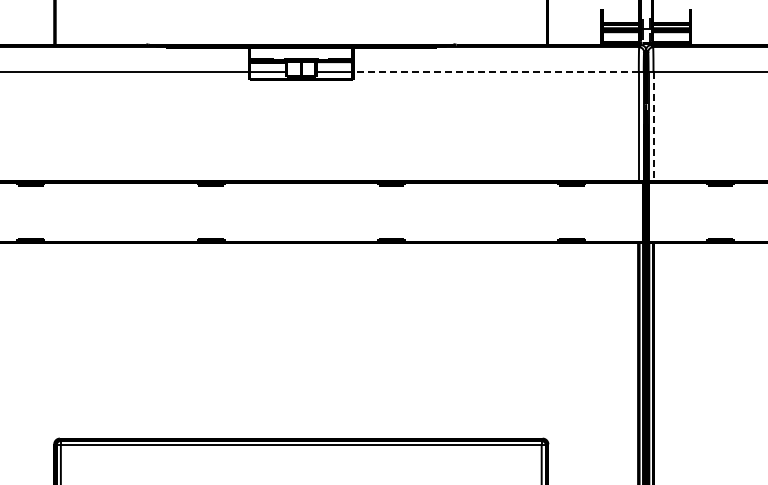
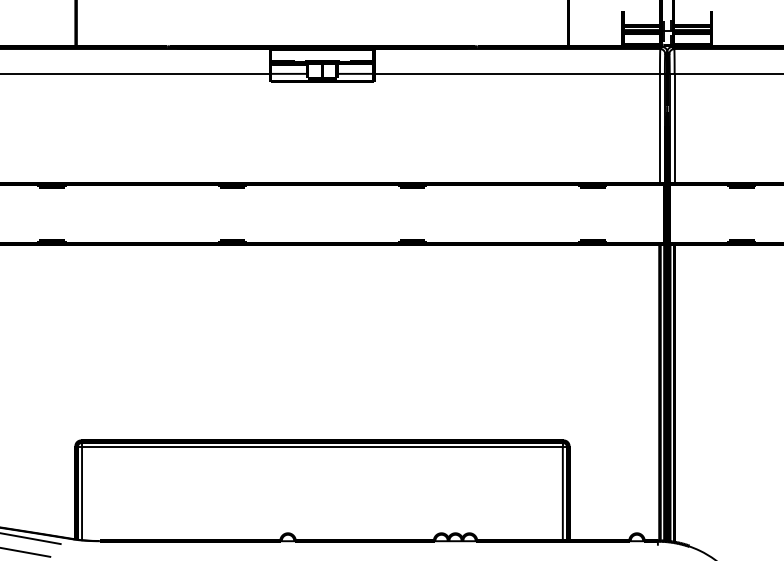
line: (496, 71) -> (517, 73), dashed -> solid
line: (653, 127) -> (674, 129), dashed -> solid

